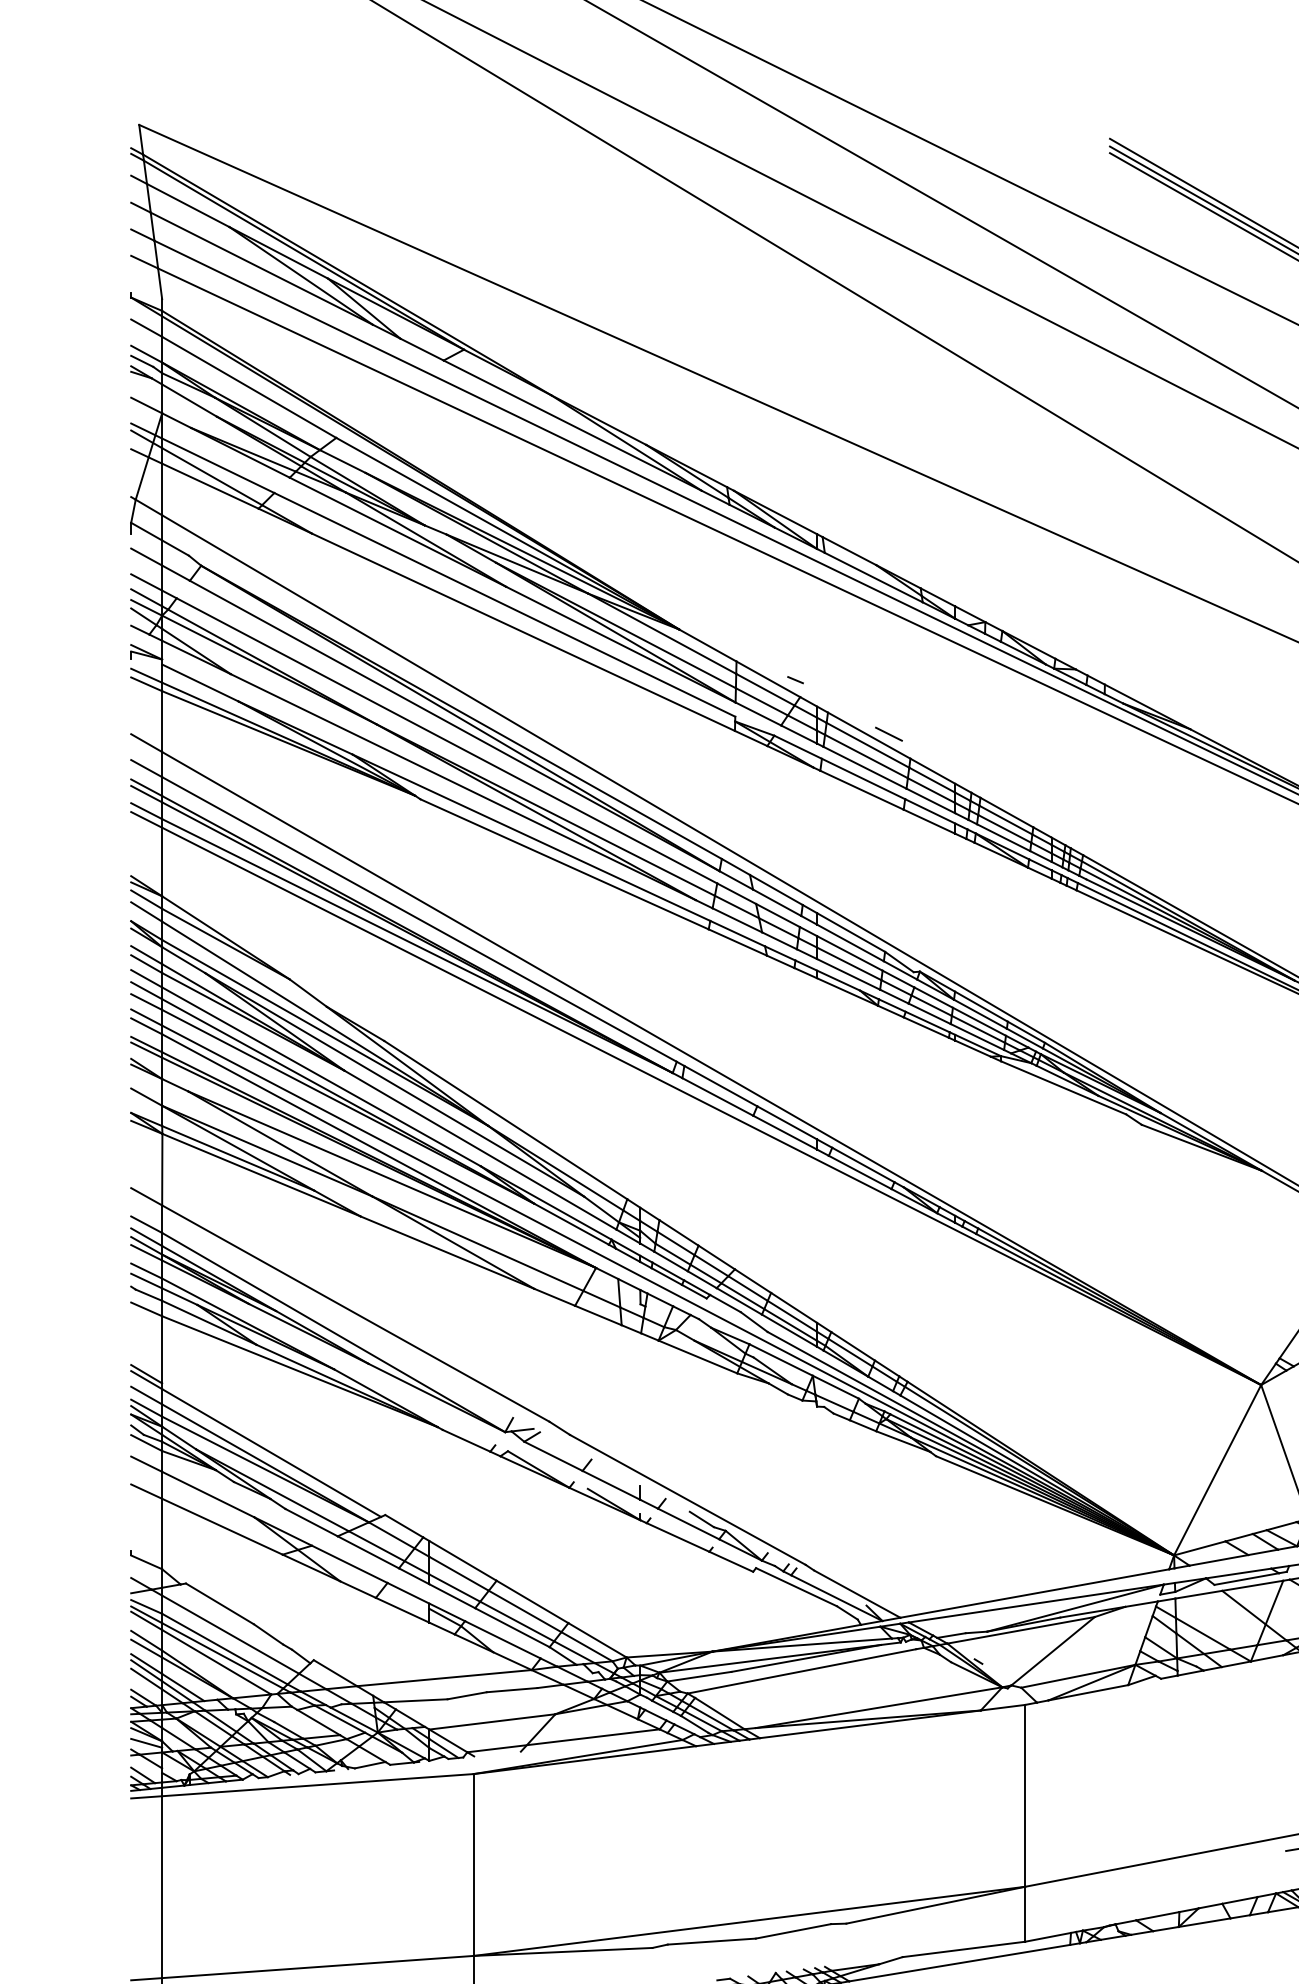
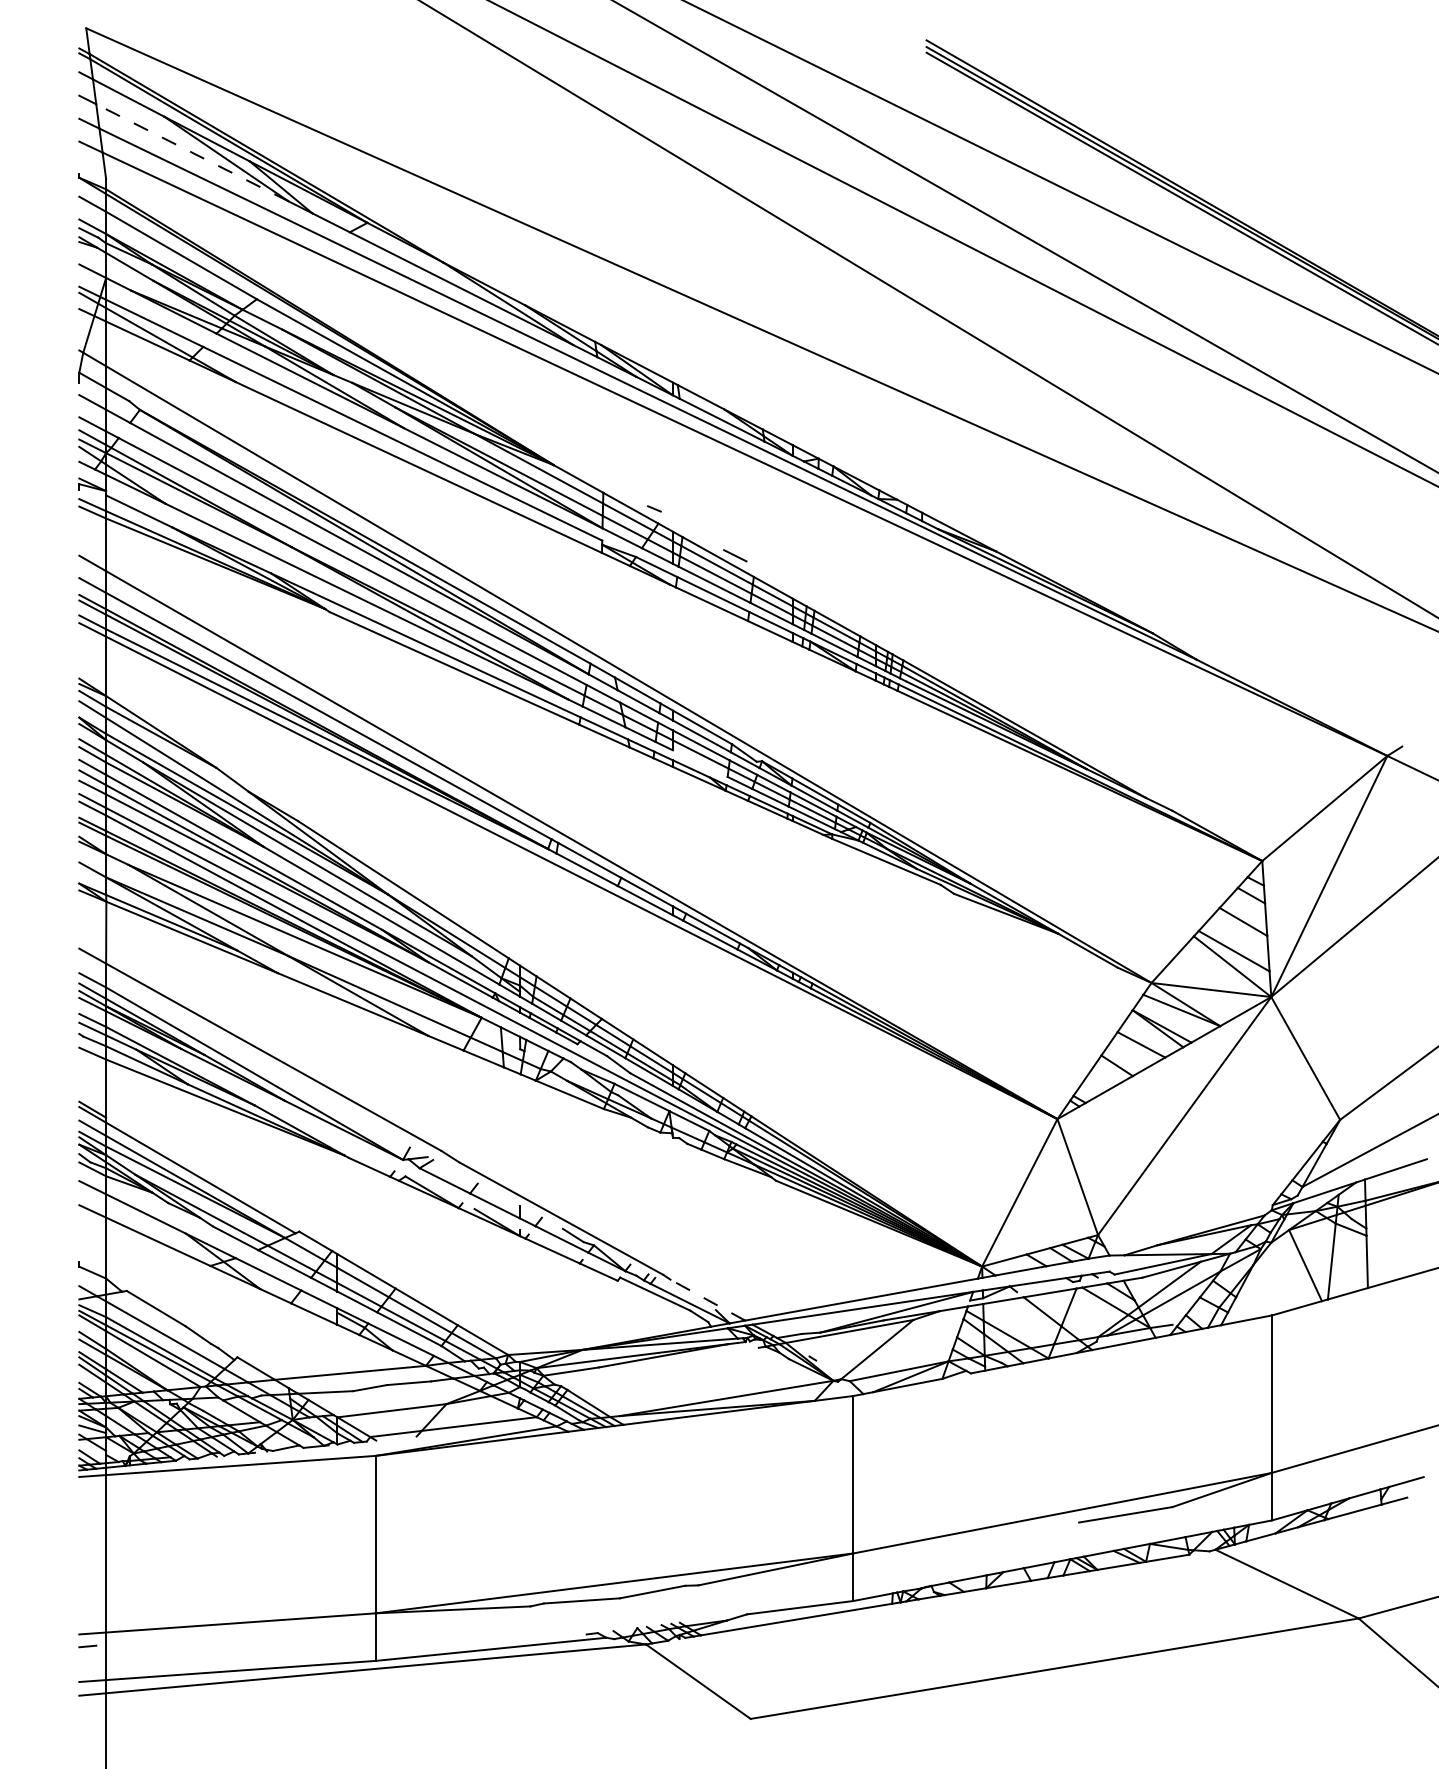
line: (261, 268) -> (192, 152), solid -> dashed
line: (847, 974) -> (699, 763), removed
line: (1246, 1579) -> (1044, 1287), removed
line: (856, 1594) -> (707, 1300), solid -> dashed
line: (801, 1670) -> (659, 1366), removed

